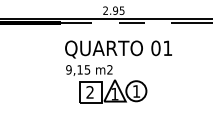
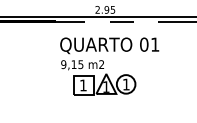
text: (90, 92) -> (83, 85), 2 -> 1

